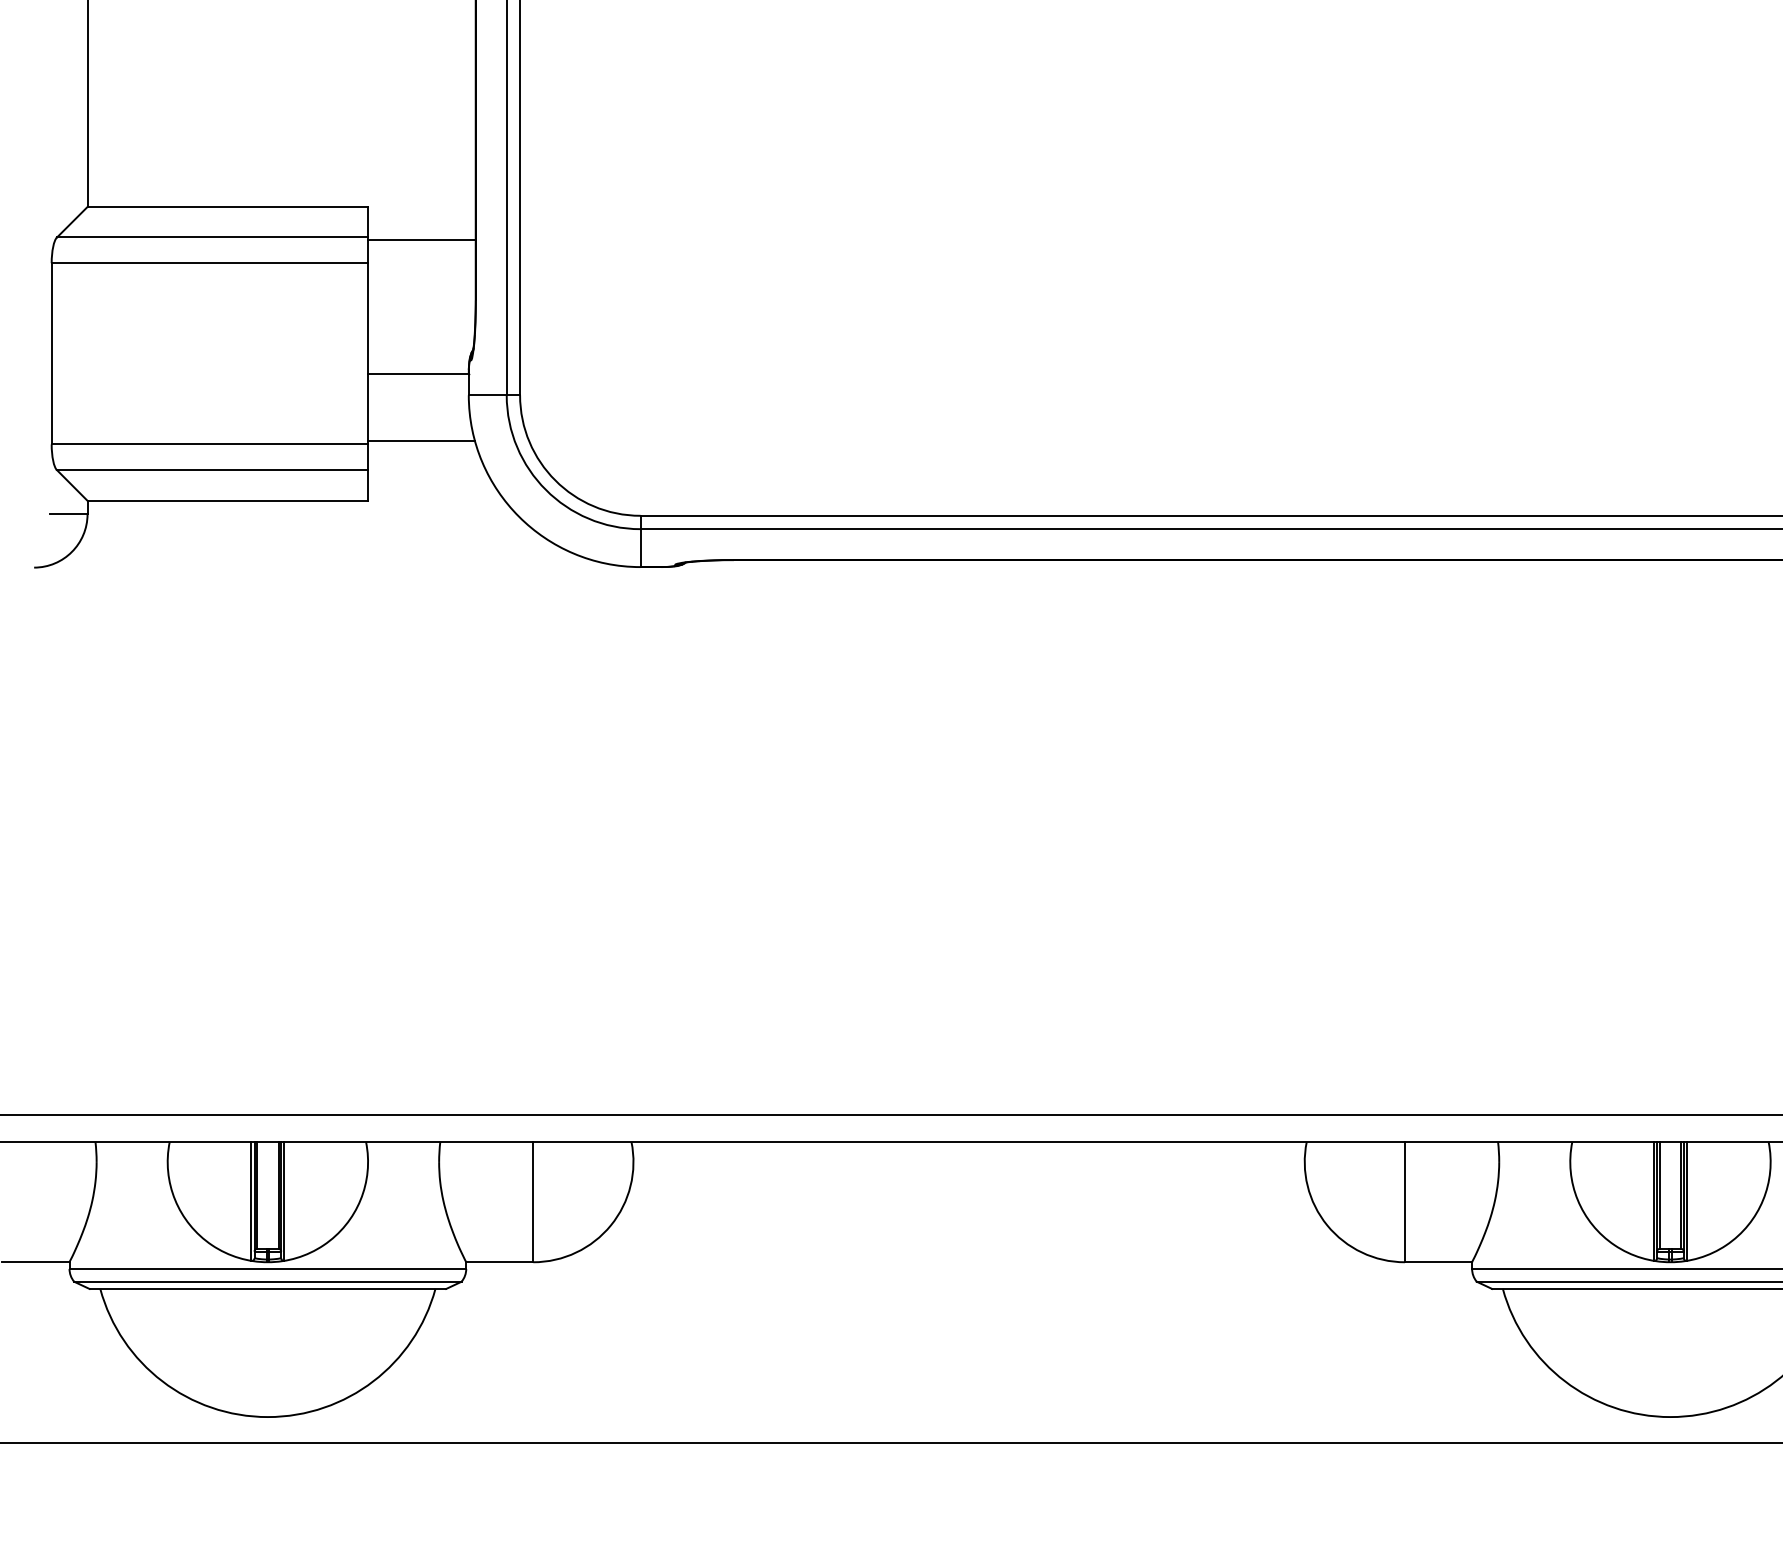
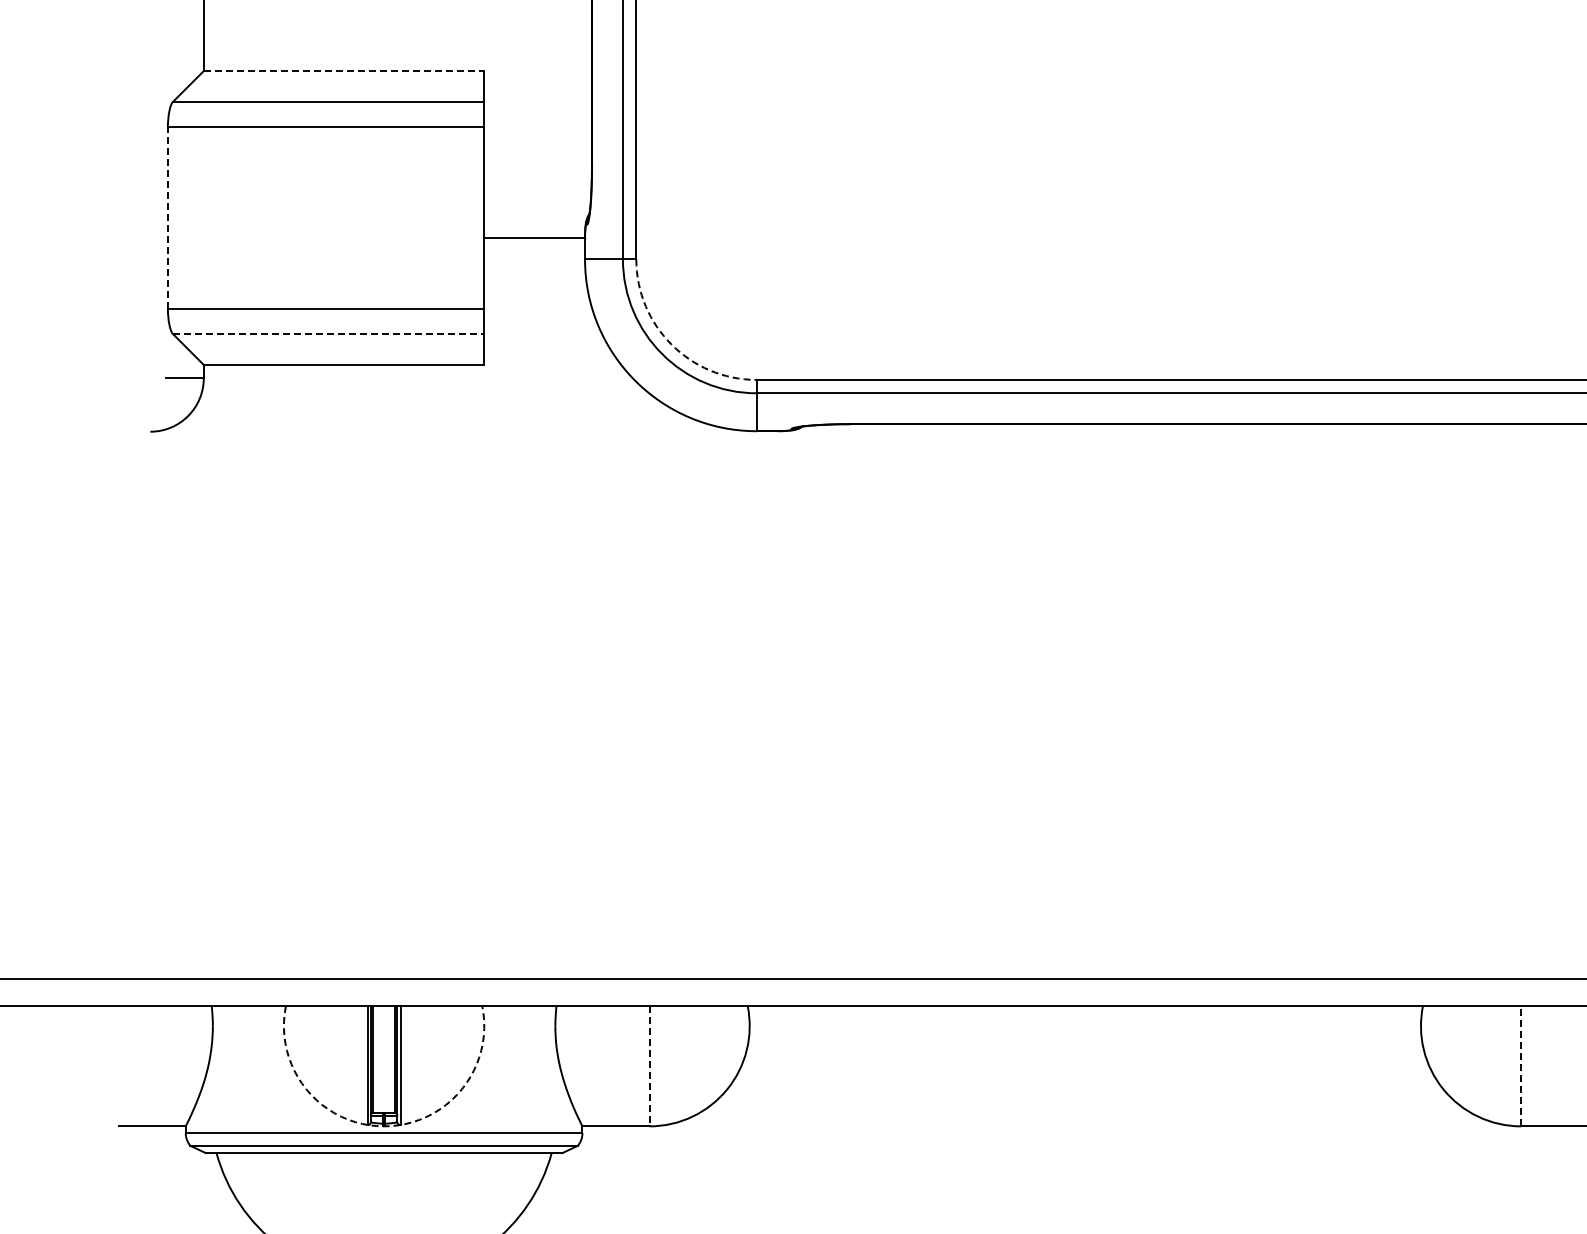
line: (228, 206) -> (344, 70), solid -> dashed
line: (421, 240) -> (537, 104), removed
line: (51, 353) -> (167, 217), solid -> dashed
line: (421, 440) -> (537, 304), removed
line: (213, 470) -> (329, 334), solid -> dashed
arc: (555, 480) -> (671, 344), solid -> dashed
line: (1404, 1201) -> (1520, 1065), solid -> dashed
line: (533, 1202) -> (649, 1066), solid -> dashed
arc: (267, 1262) -> (383, 1126), solid -> dashed

